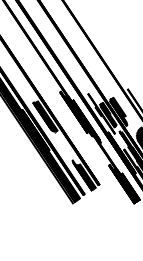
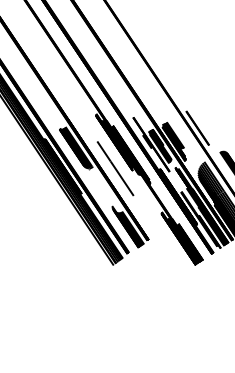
line: (74, 131) -> (115, 168), added

